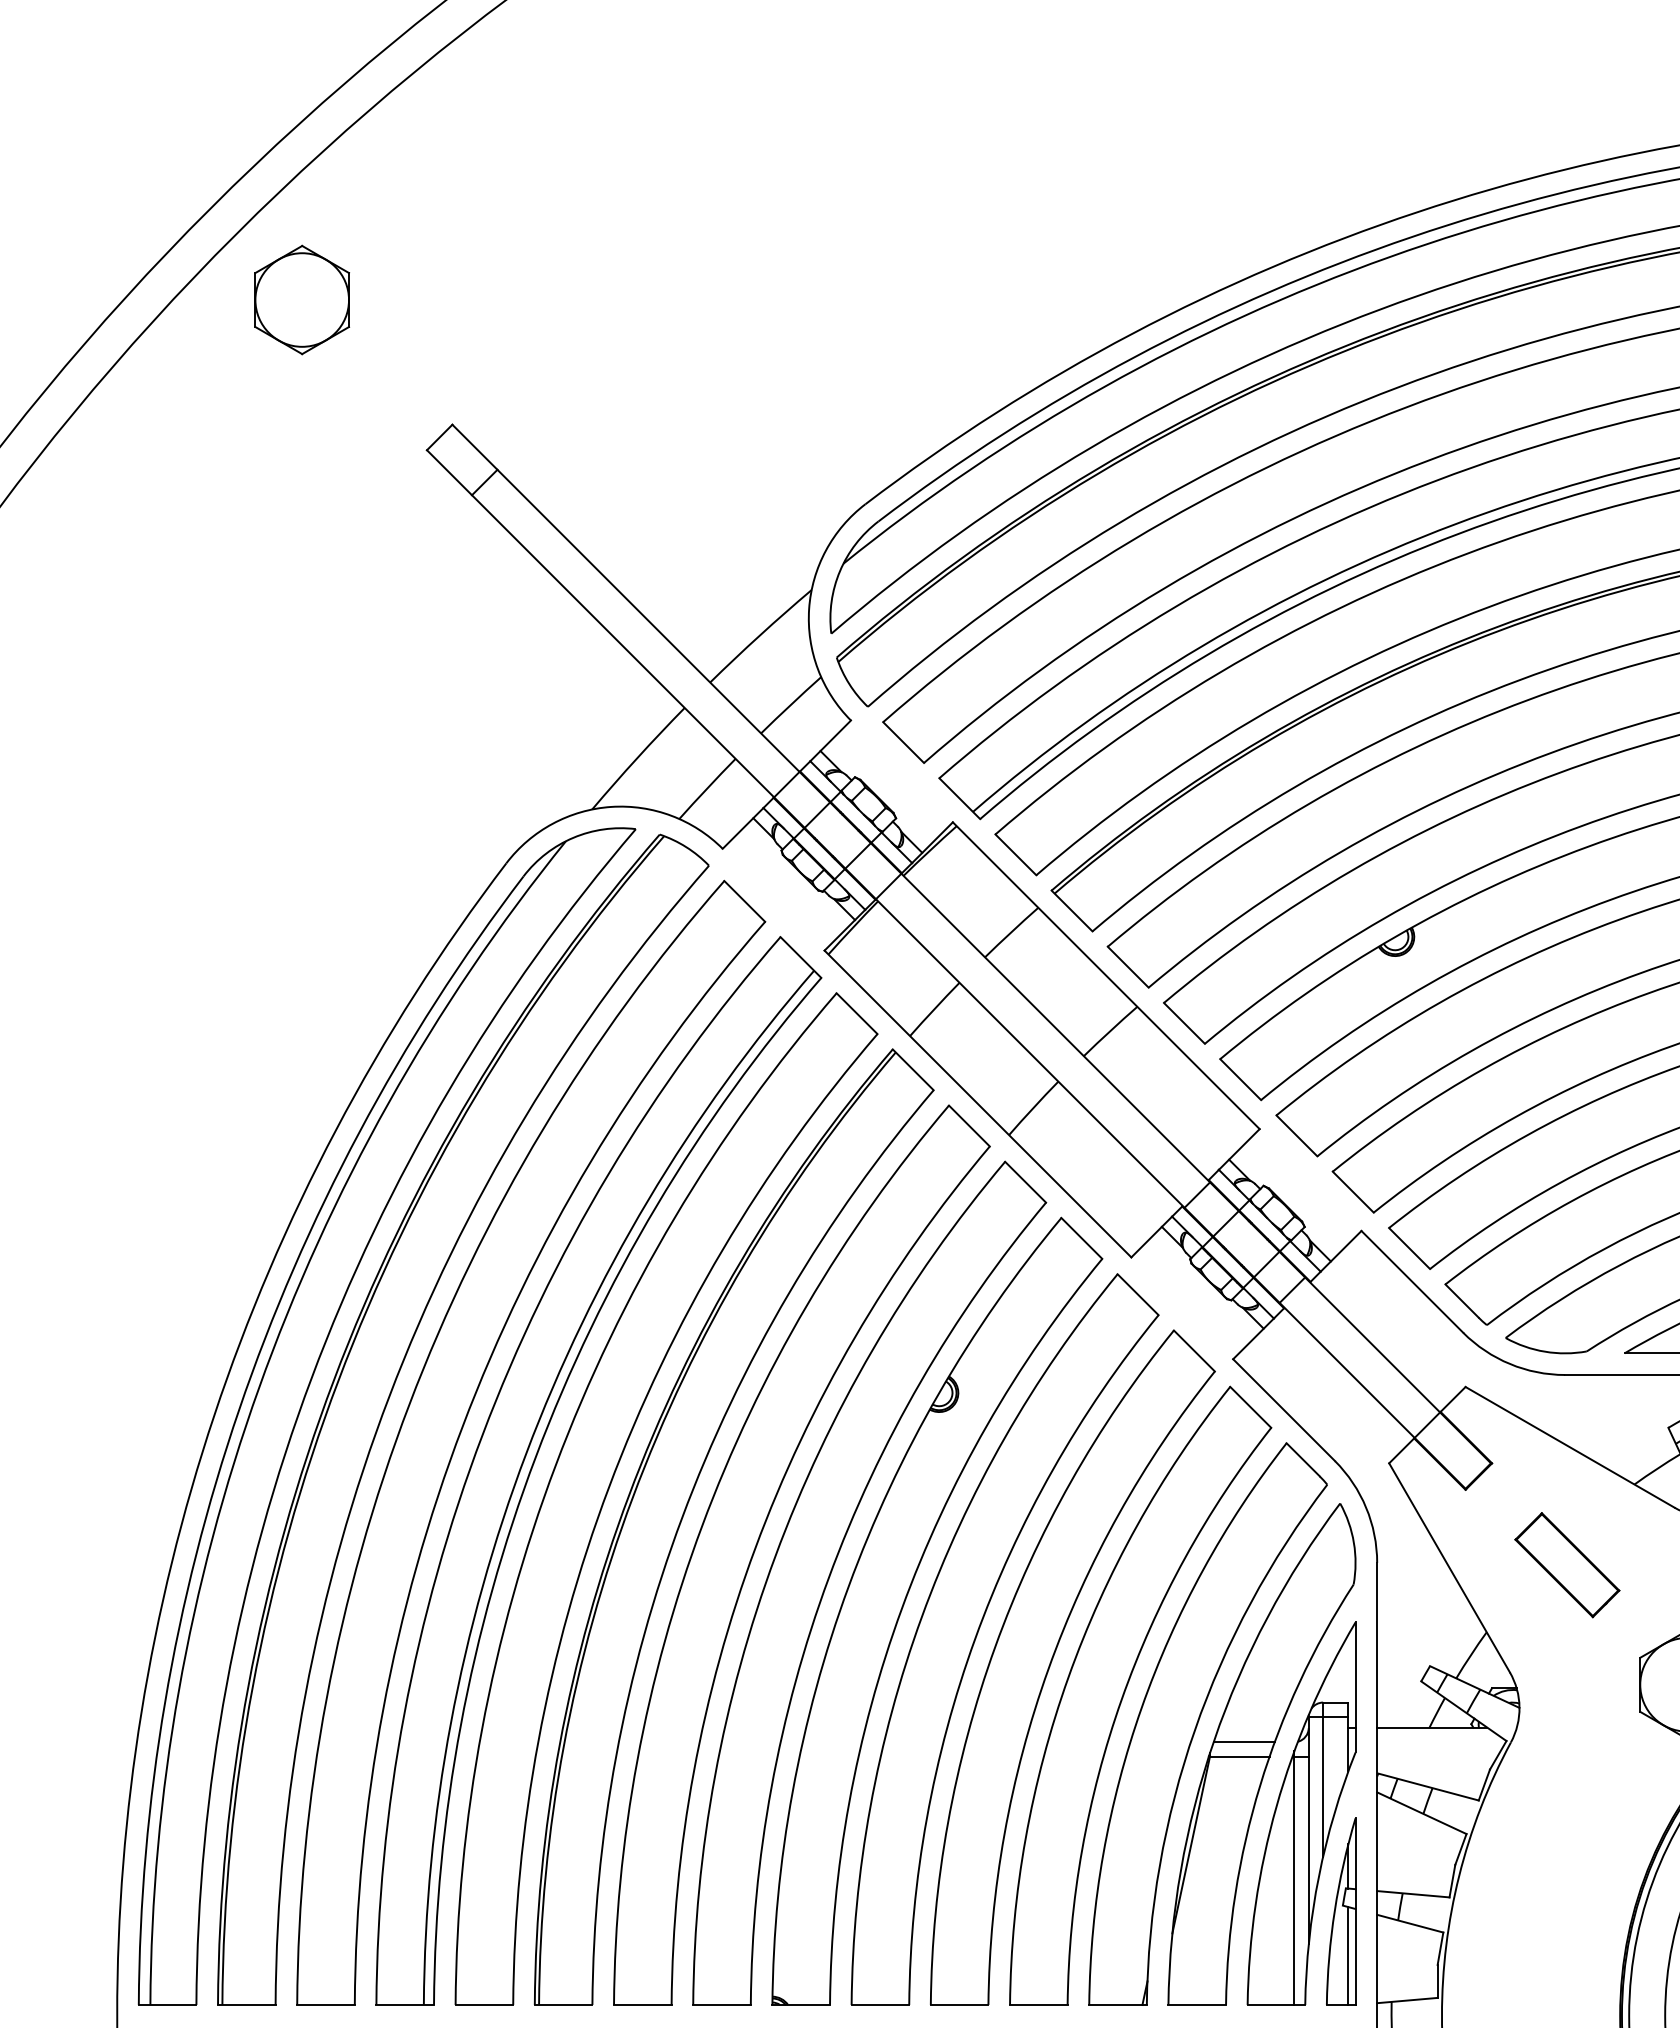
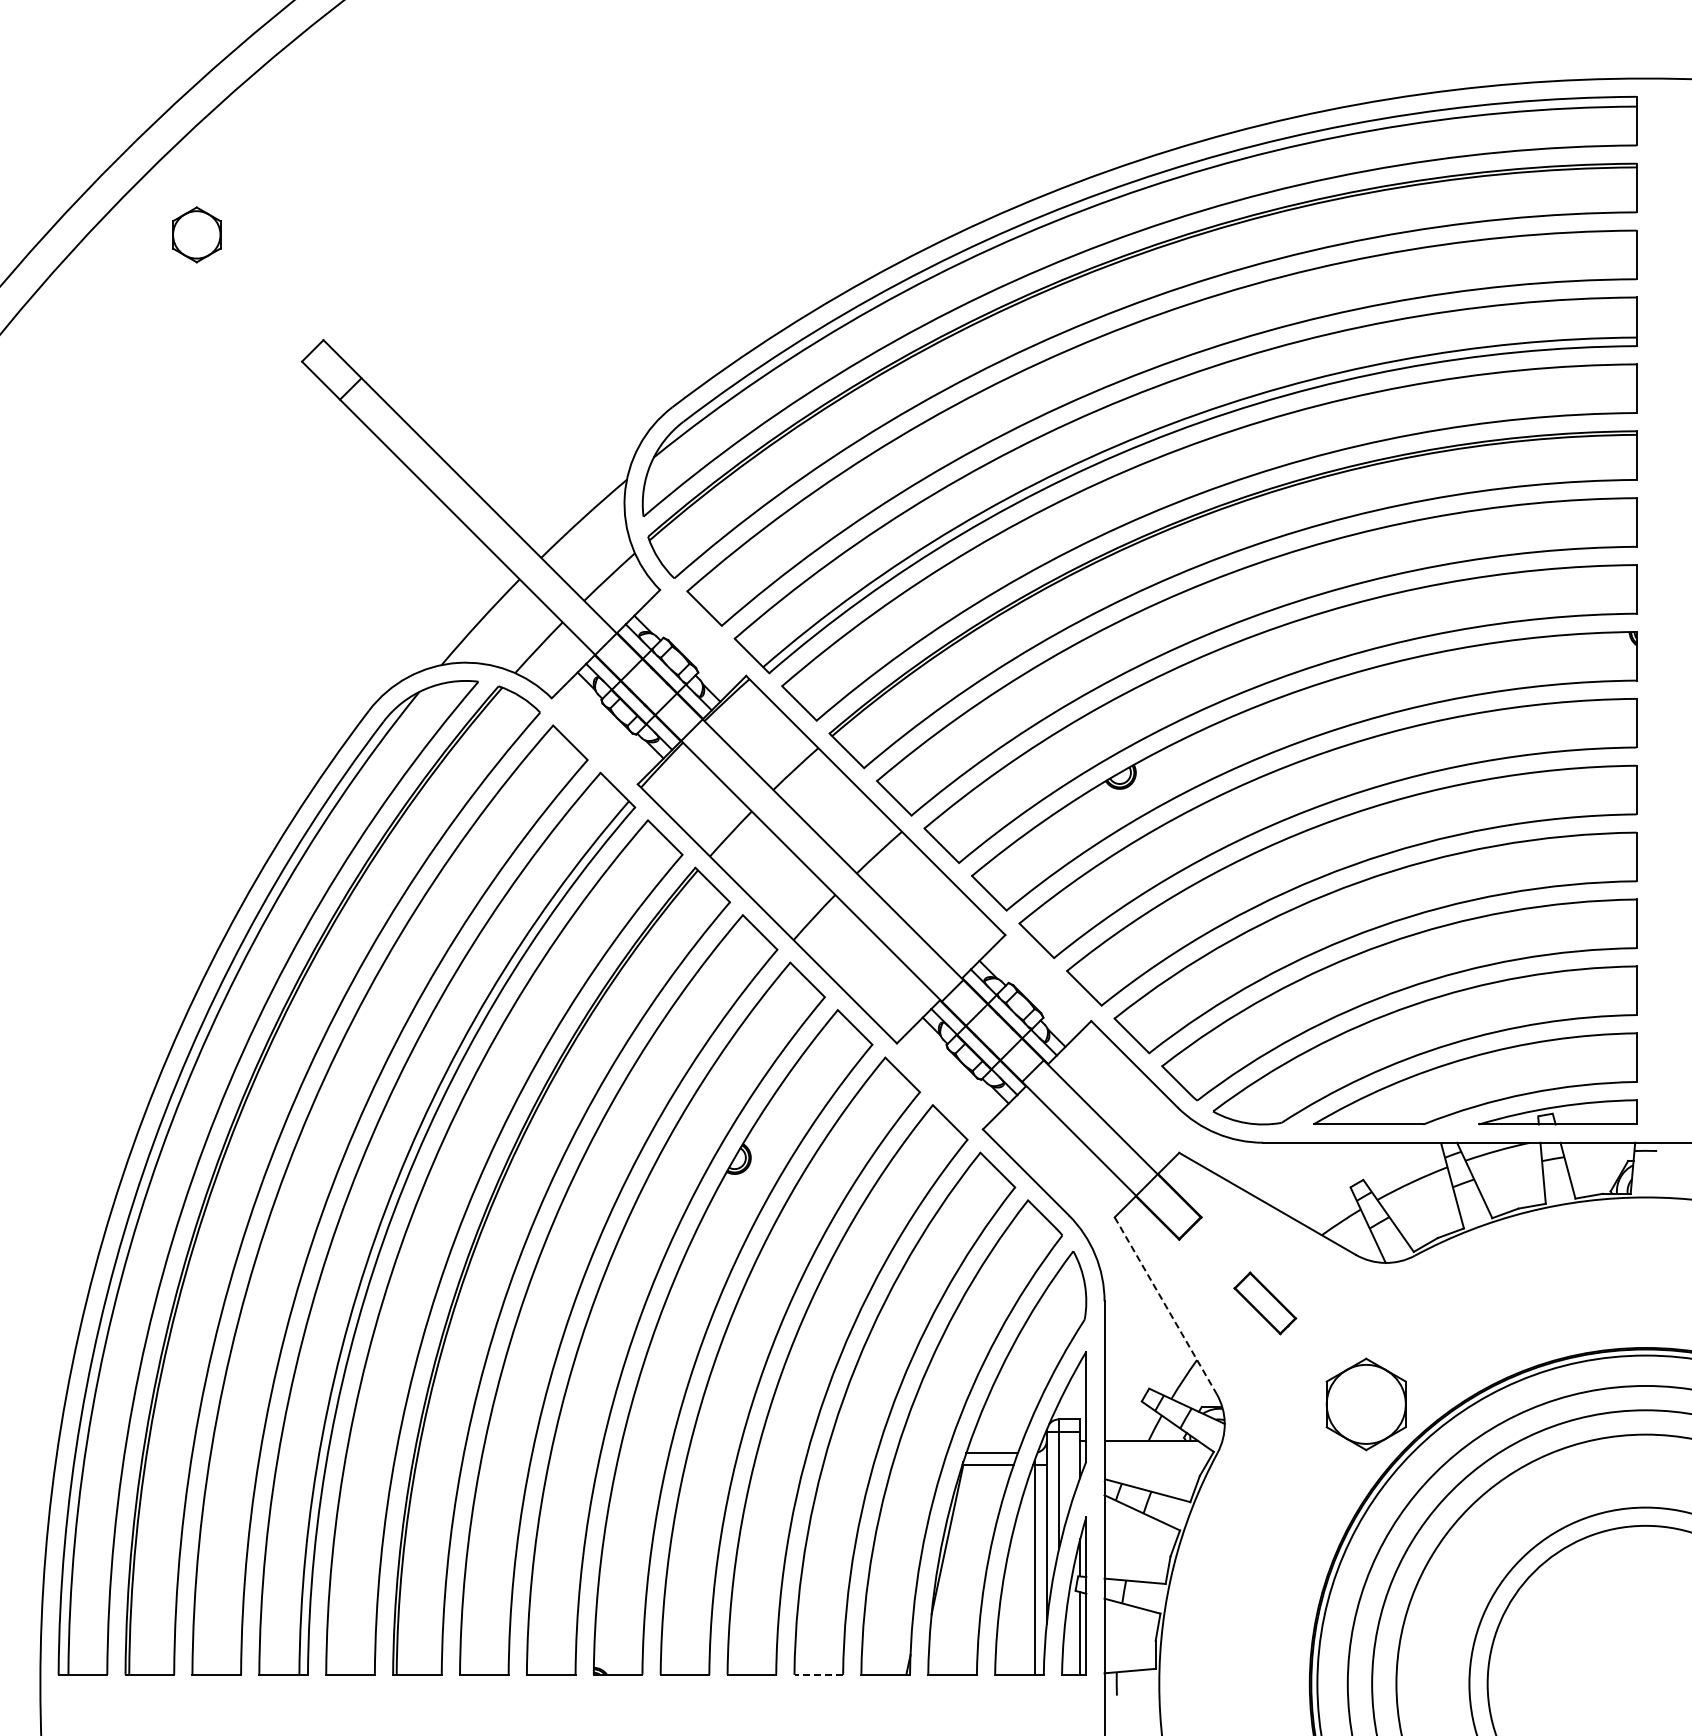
part: (302, 299) -> (196, 234), size x0.6
part: (1567, 1565) -> (1265, 1303), size x0.7
line: (1449, 1567) -> (1165, 1305), solid -> dashed
line: (1038, 2004) -> (818, 1674), solid -> dashed

